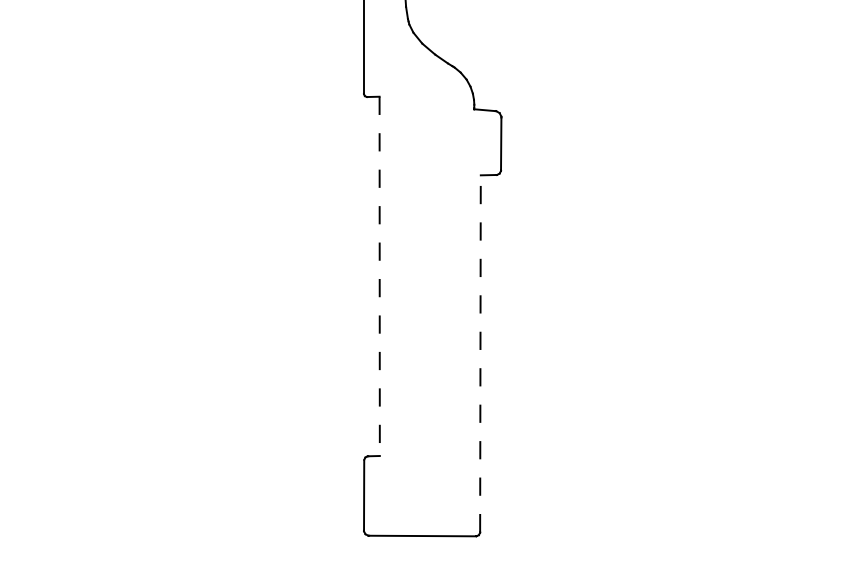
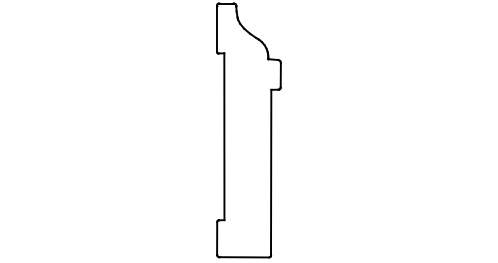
line: (379, 277) -> (224, 137), dashed -> solid
line: (481, 353) -> (271, 172), dashed -> solid

